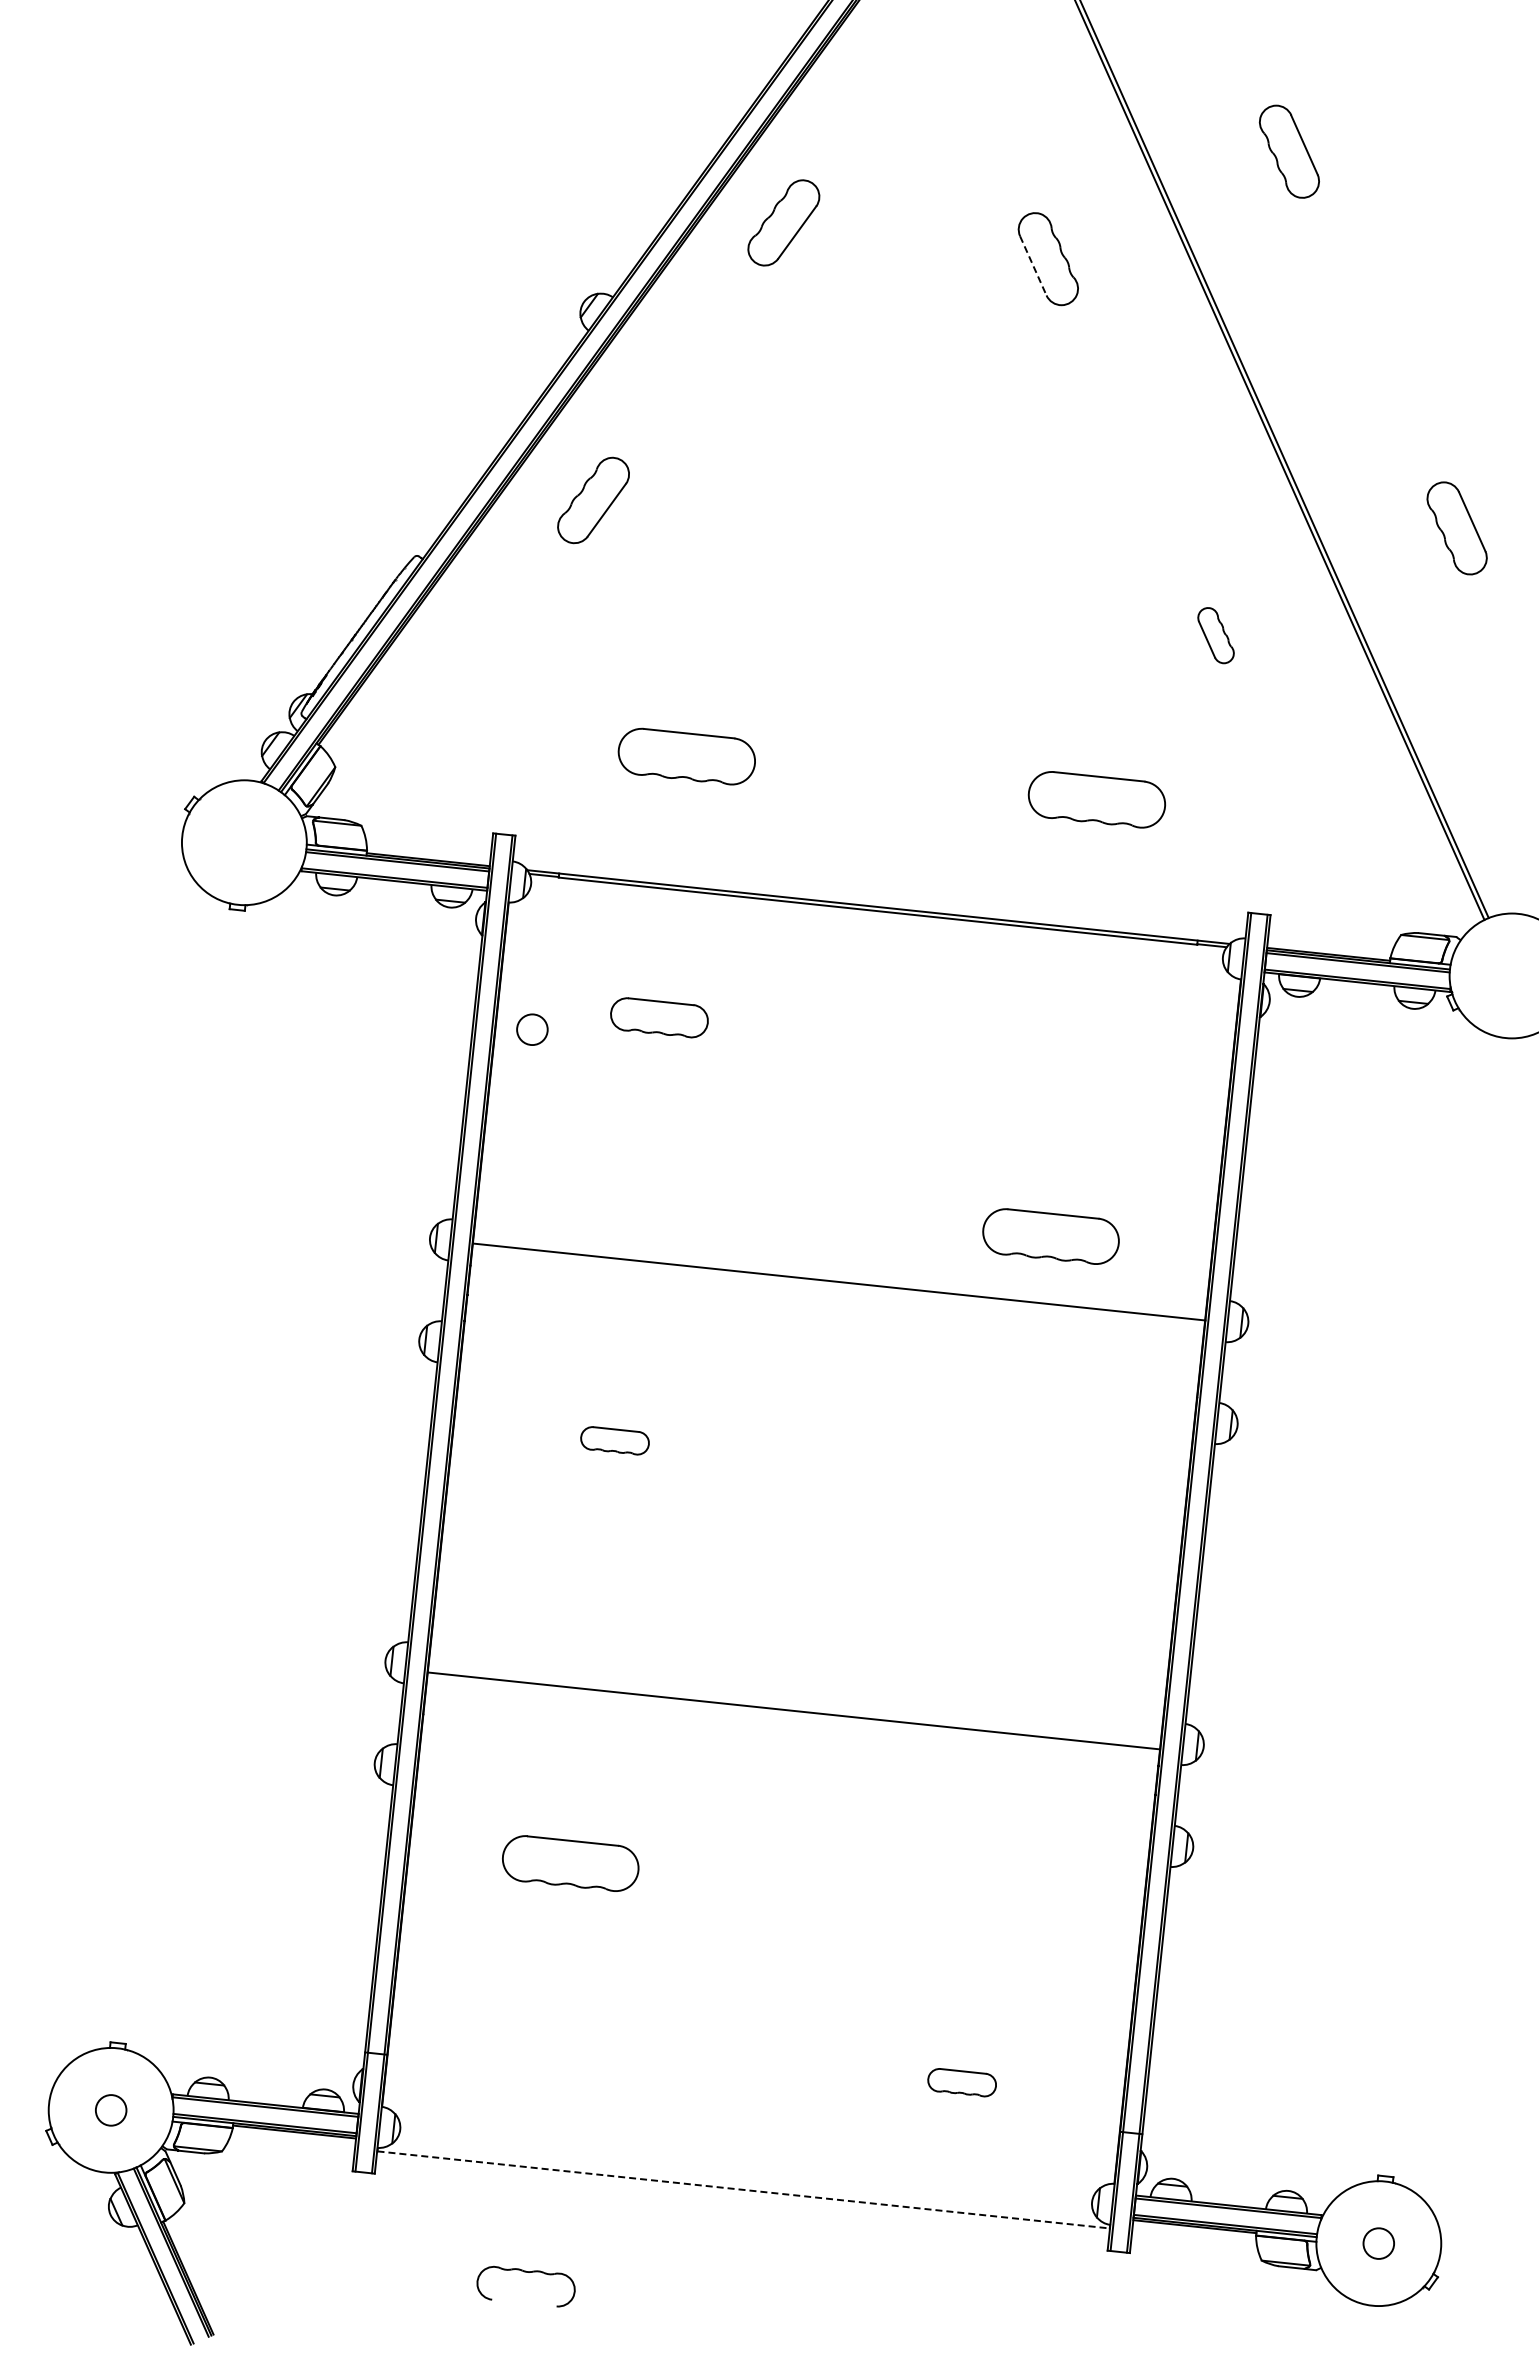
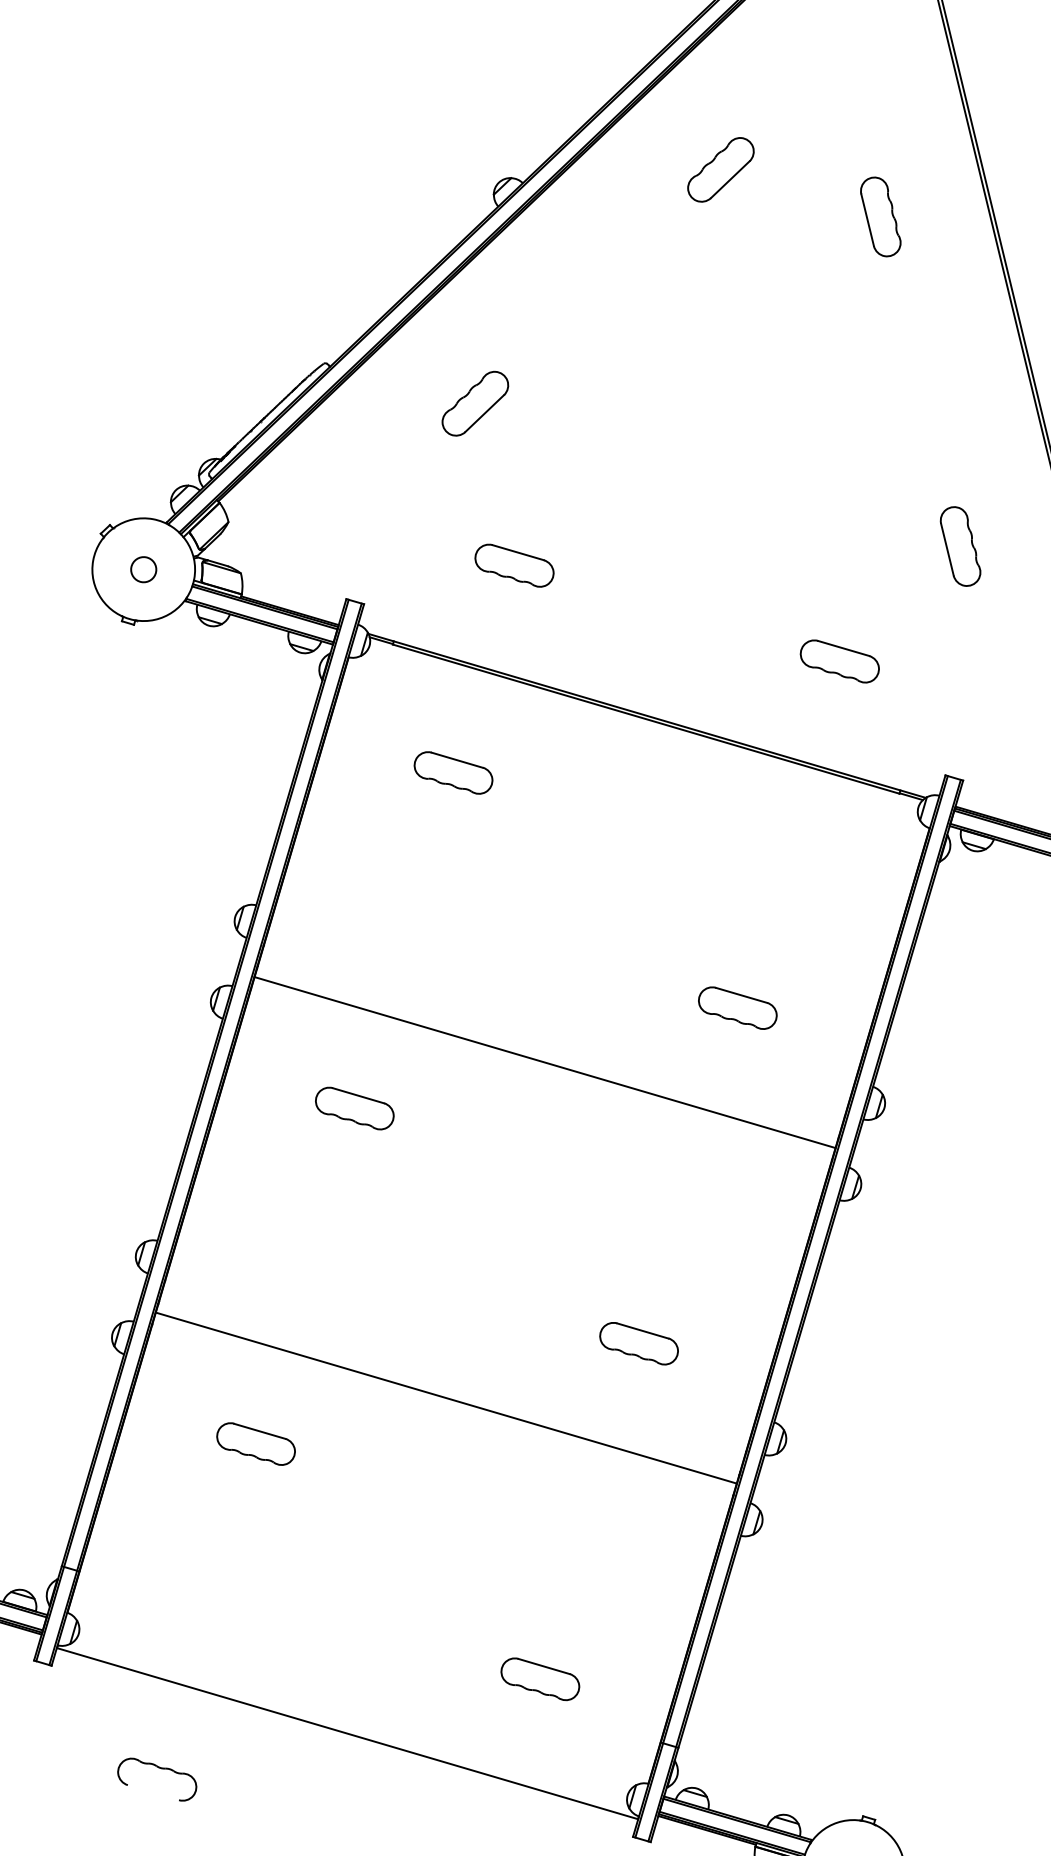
part: (783, 222) -> (720, 169), moved
line: (1033, 266) -> (867, 220), dashed -> solid
part: (593, 500) -> (475, 403), moved
part: (1215, 635) -> (960, 546), size x1.67
part: (686, 756) -> (514, 565), size x0.71
part: (1096, 799) -> (839, 661), size x0.71
circle: (532, 1029) -> (143, 569), moved
part: (1050, 1236) -> (737, 1007), size x0.71
line: (839, 1281) -> (545, 1062), moved
part: (614, 1440) -> (354, 1108), size x1.43
part: (1006, 1659) -> (639, 1343), added
line: (793, 1710) -> (445, 1397), moved
part: (570, 1863) -> (256, 1443), size x0.71
part: (961, 2082) -> (539, 1679), size x1.43
line: (744, 2189) -> (348, 1733), dashed -> solid

